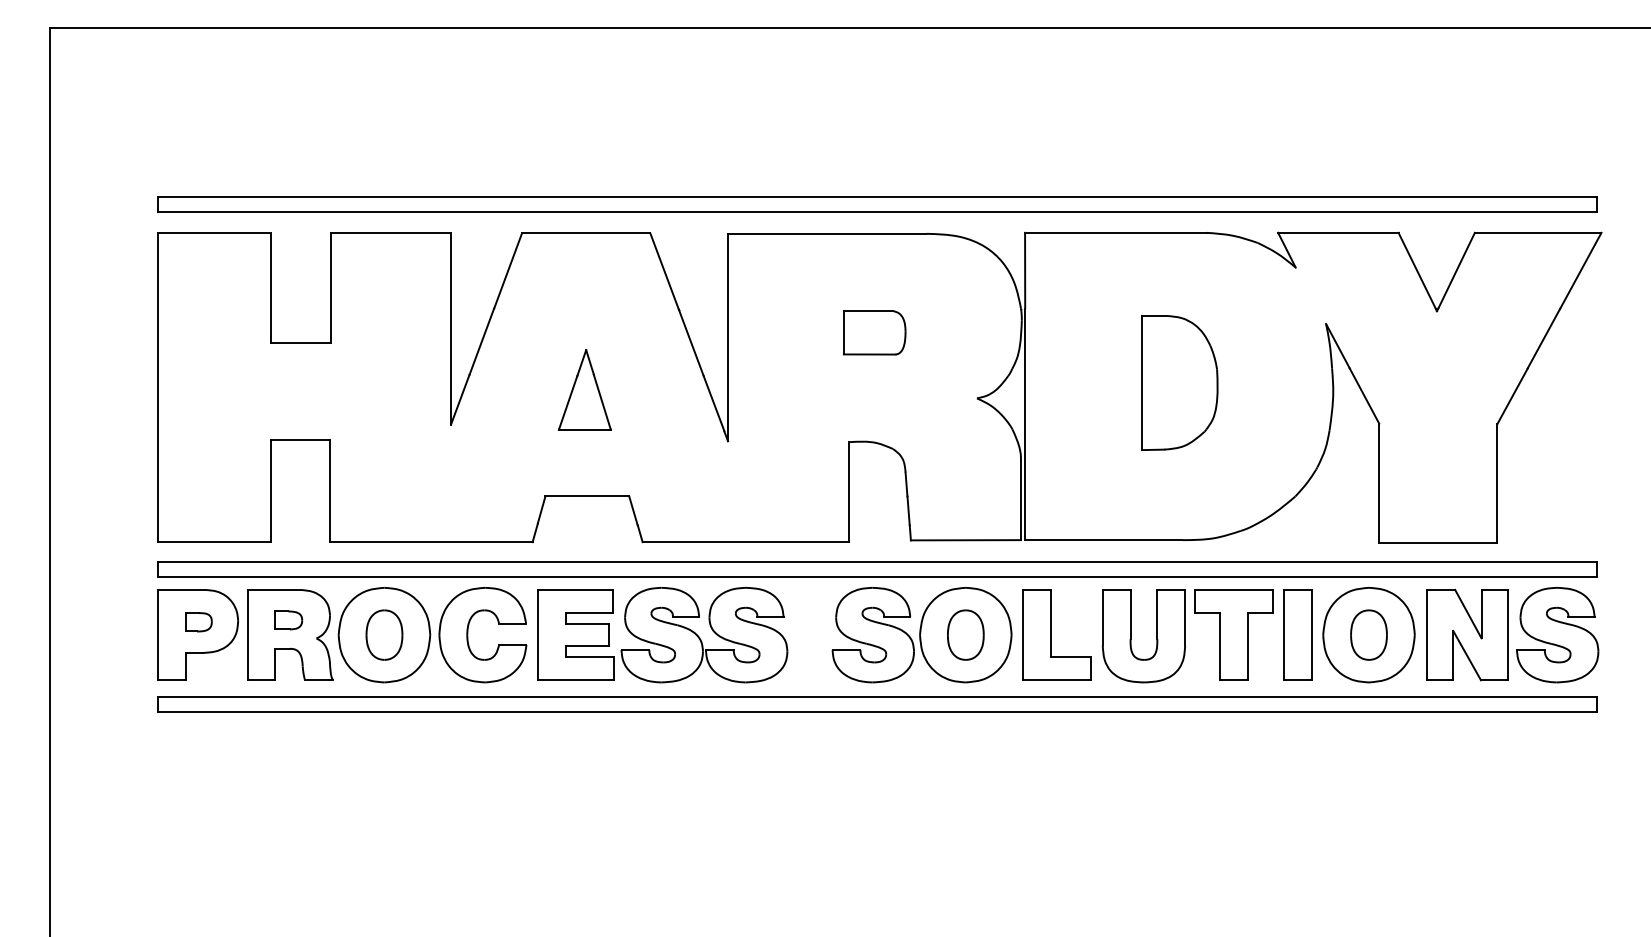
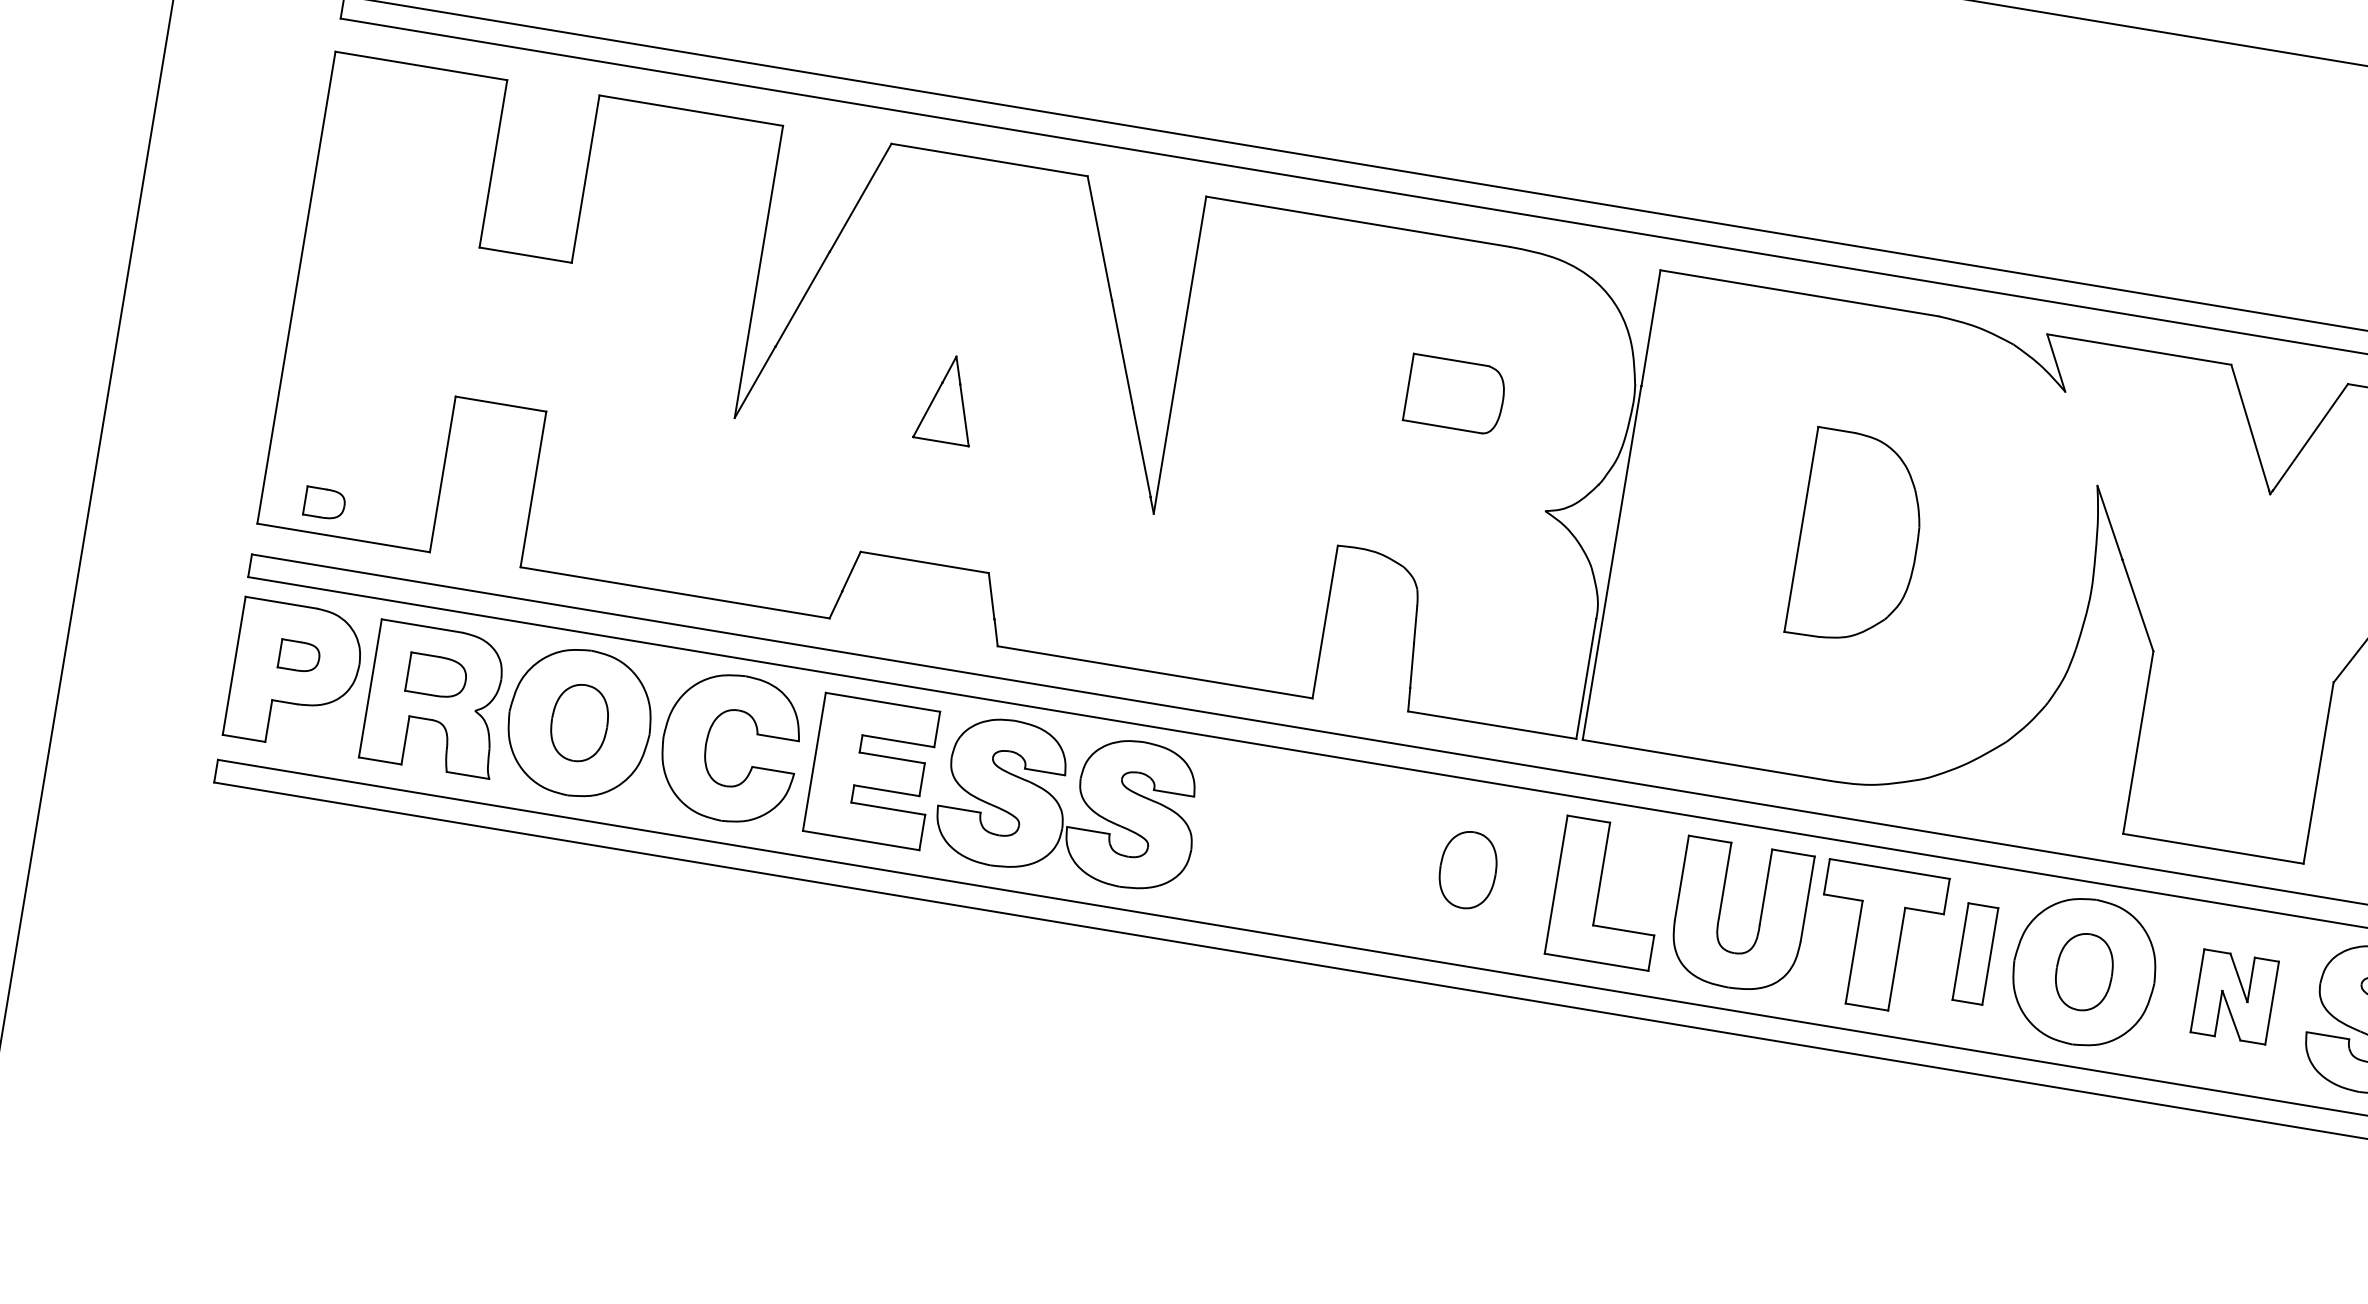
part: (874, 332) -> (1455, 394), moved
part: (584, 389) -> (947, 398), size x0.7
part: (198, 522) -> (323, 503), added
part: (288, 620) -> (436, 676), size x1.4
part: (921, 634) -> (1400, 857), removed
part: (1297, 634) -> (1975, 953), size x0.7
part: (1467, 634) -> (2235, 996), size x0.6

